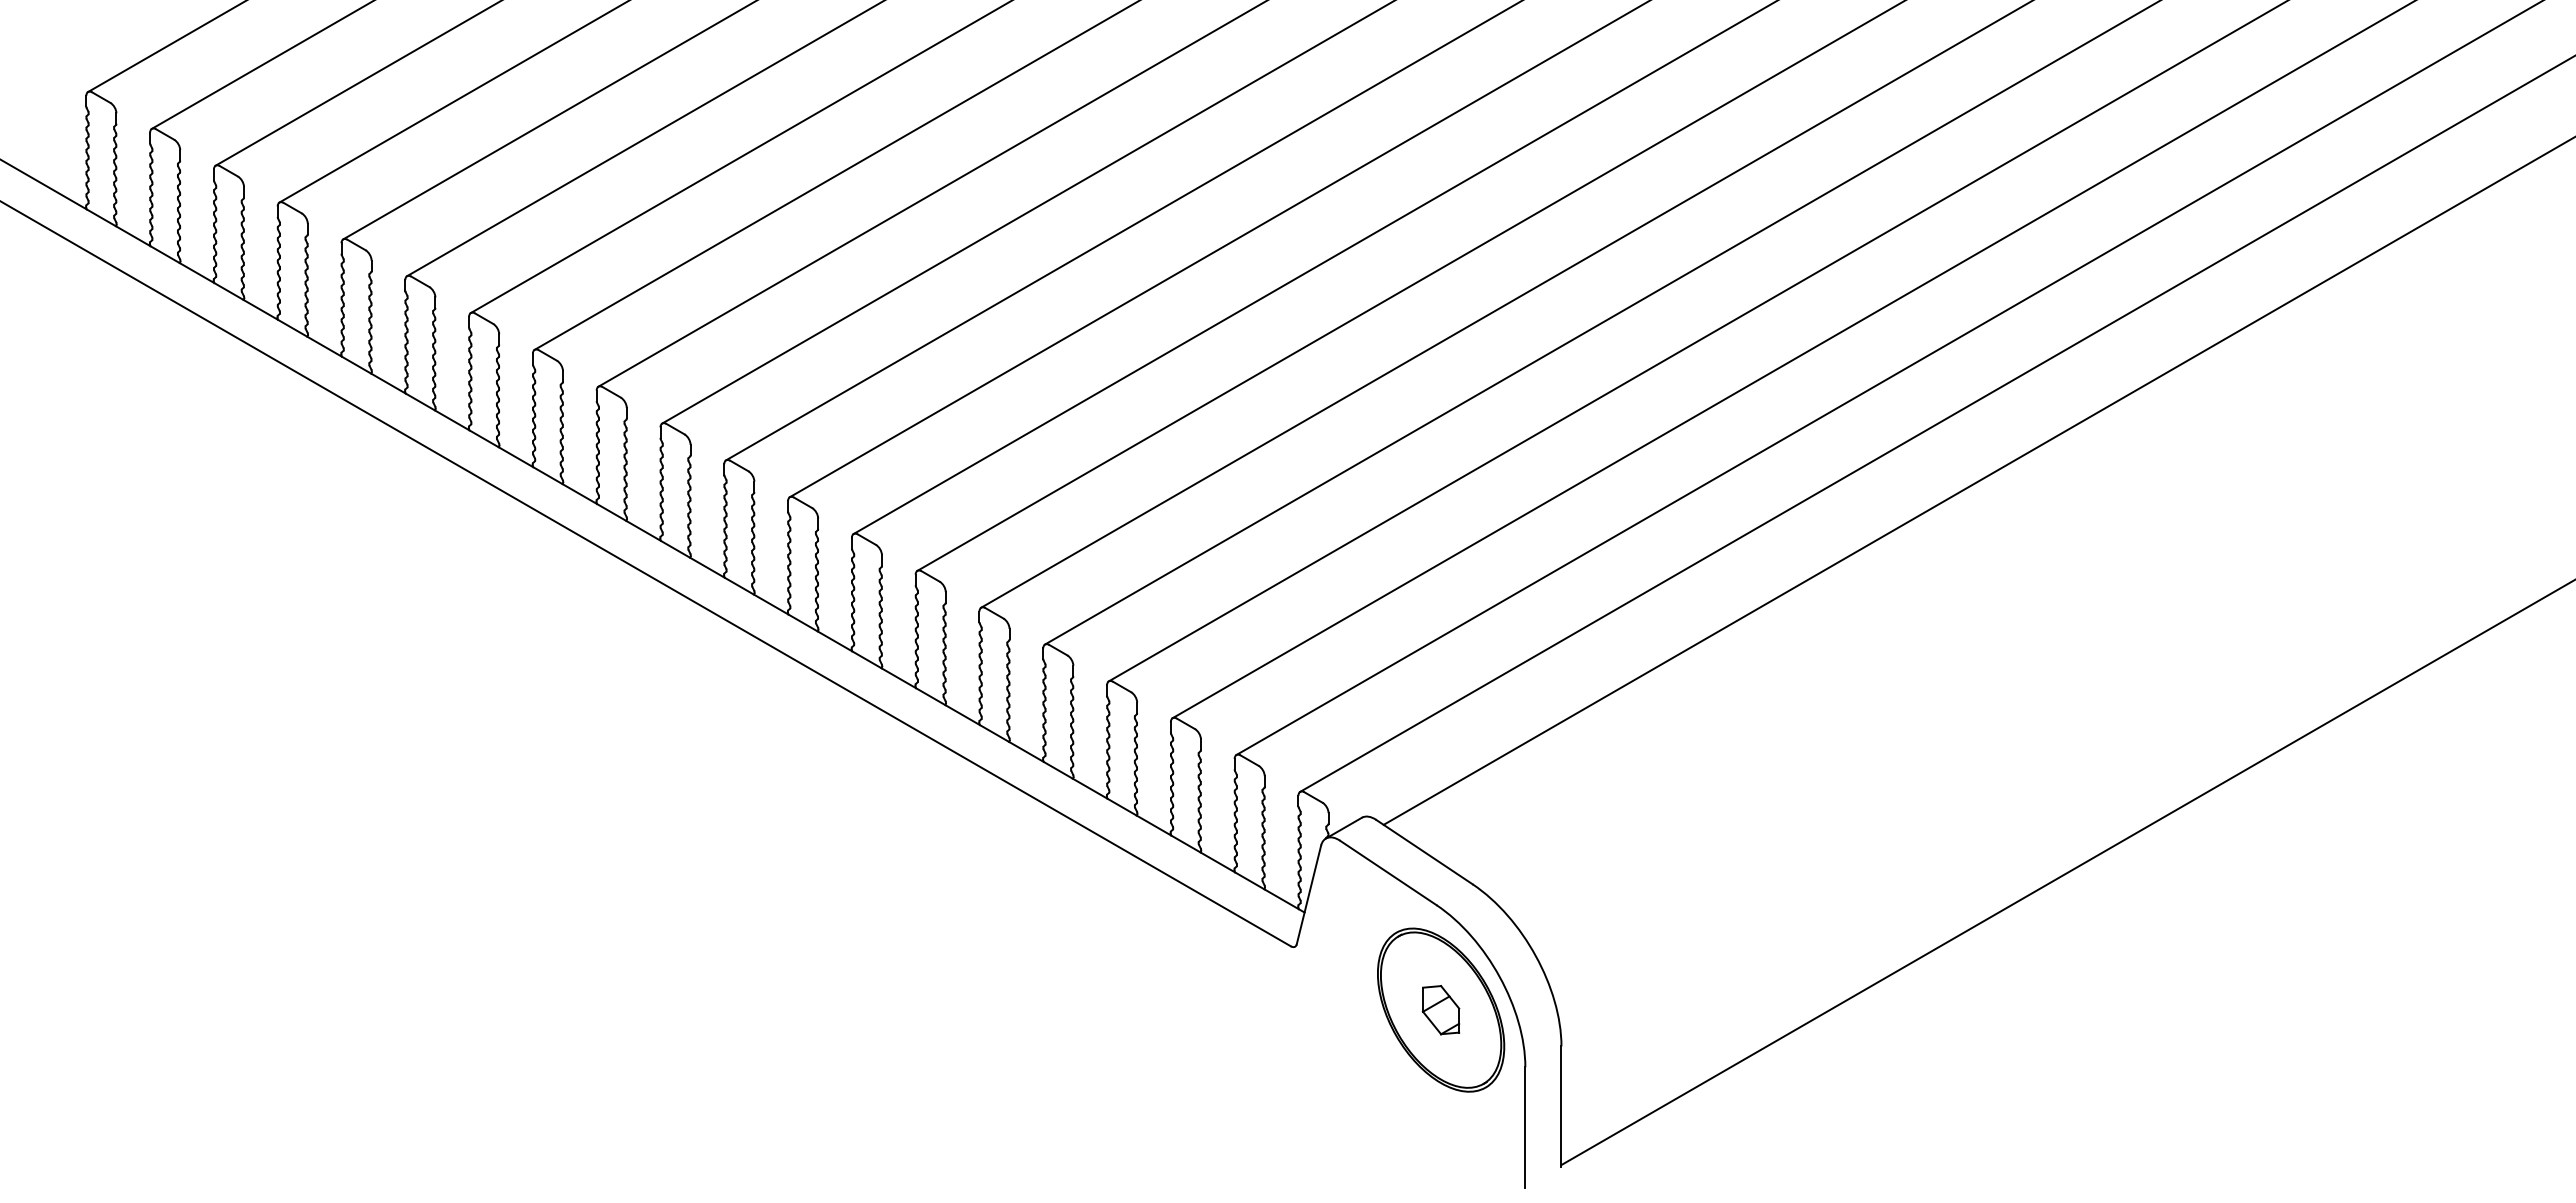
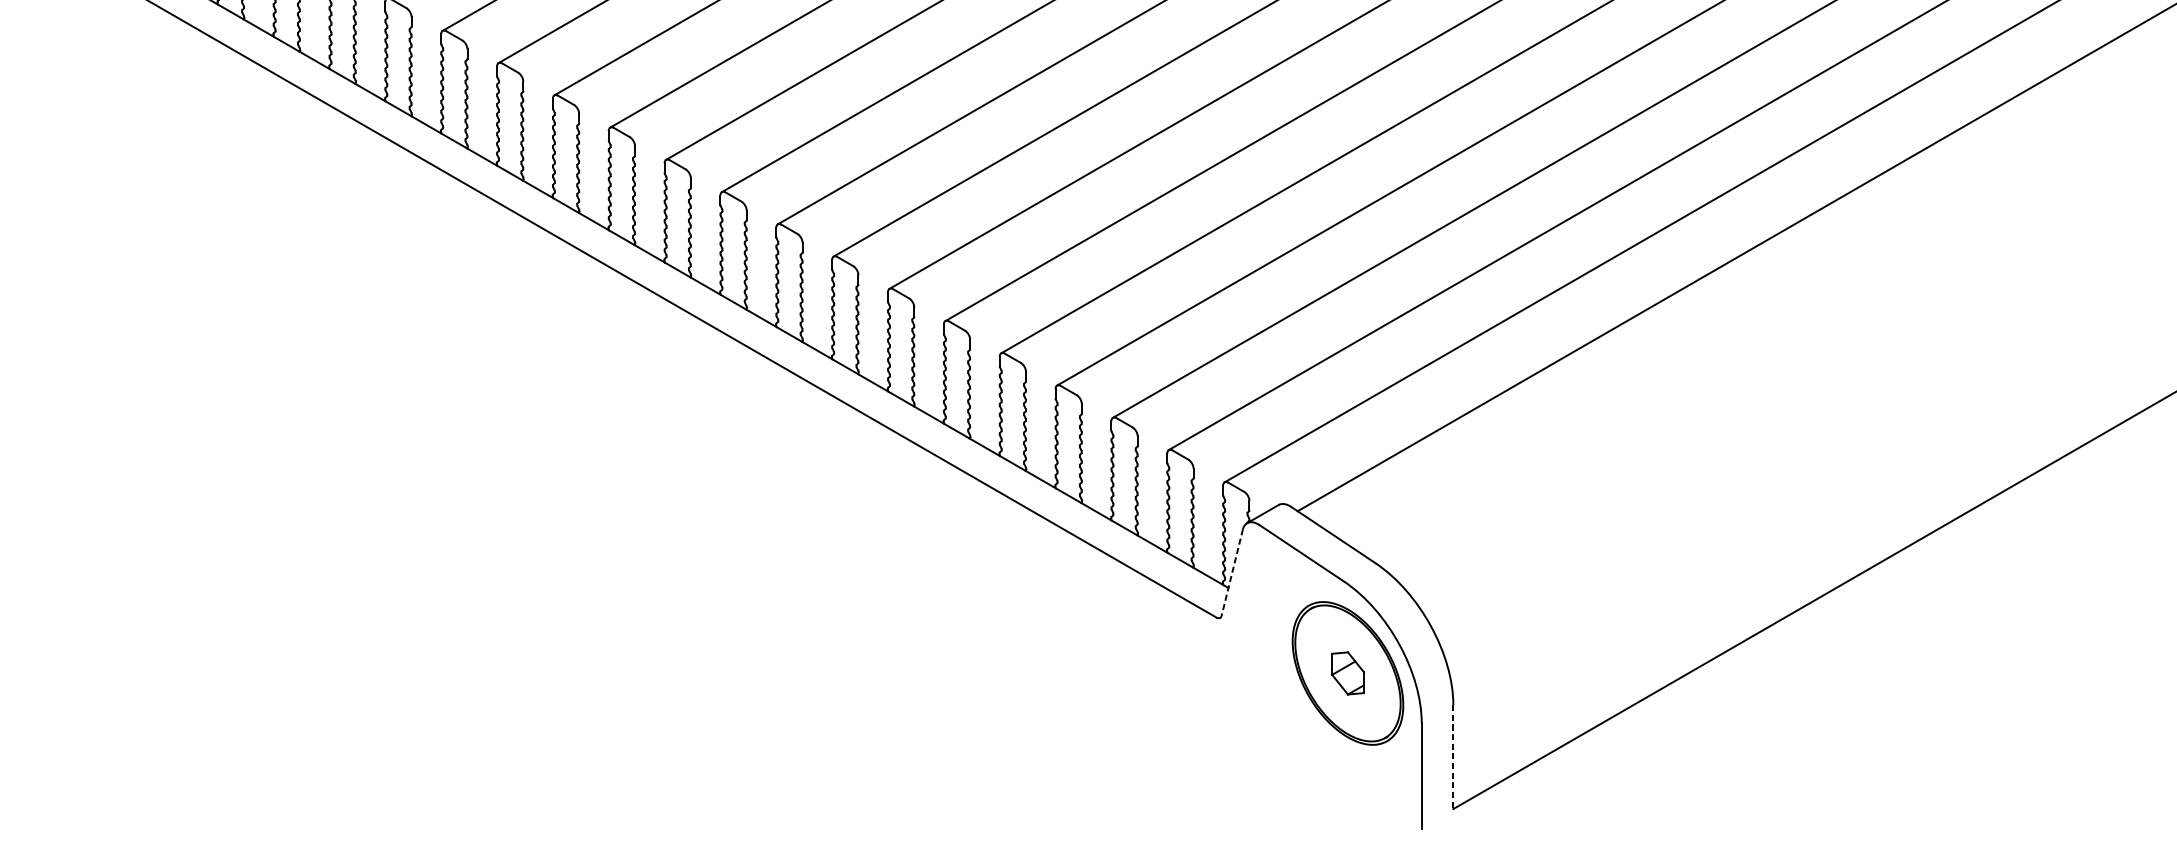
line: (1308, 894) -> (1231, 572), solid -> dashed
line: (1561, 1107) -> (1453, 758), solid -> dashed

